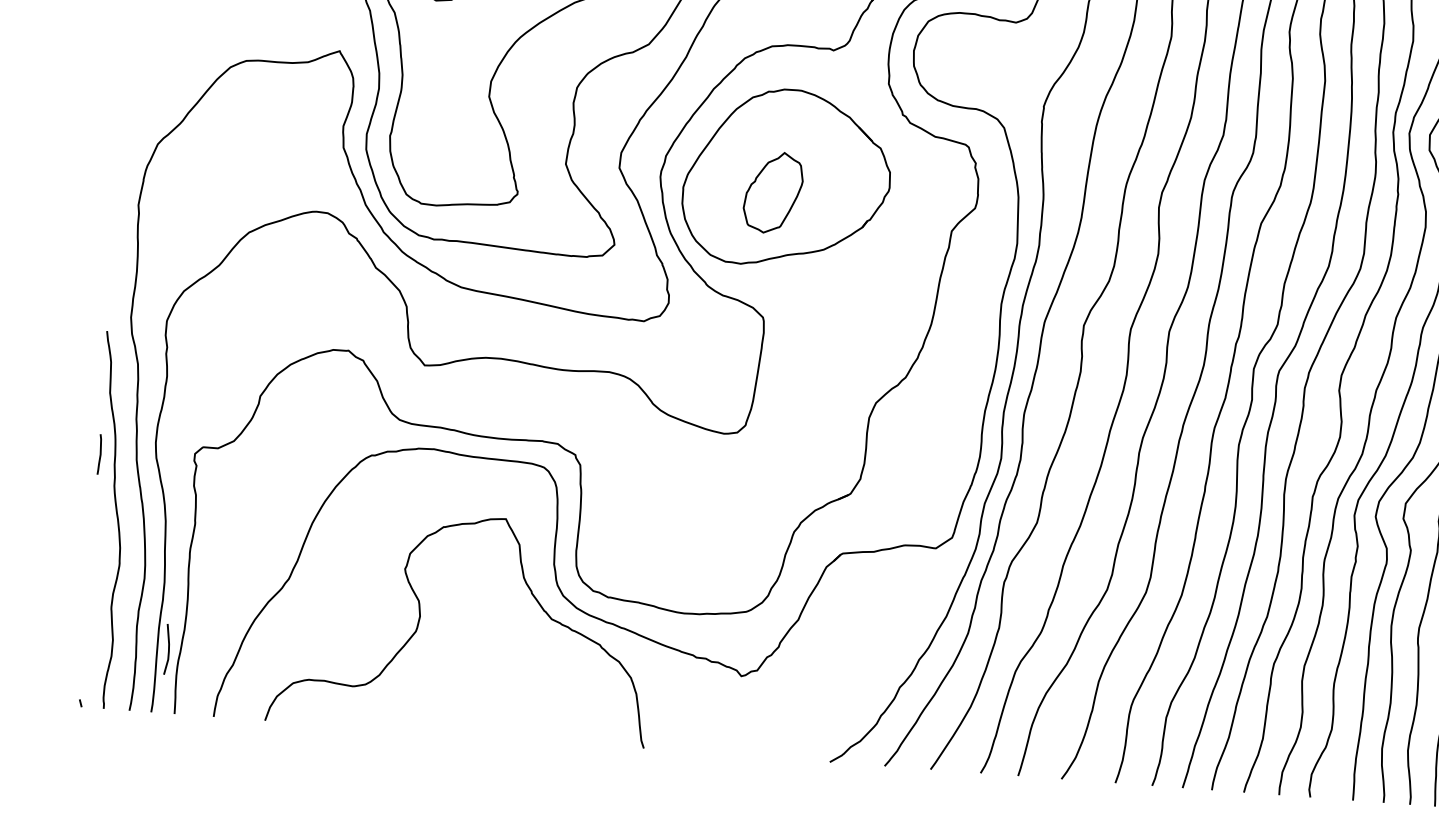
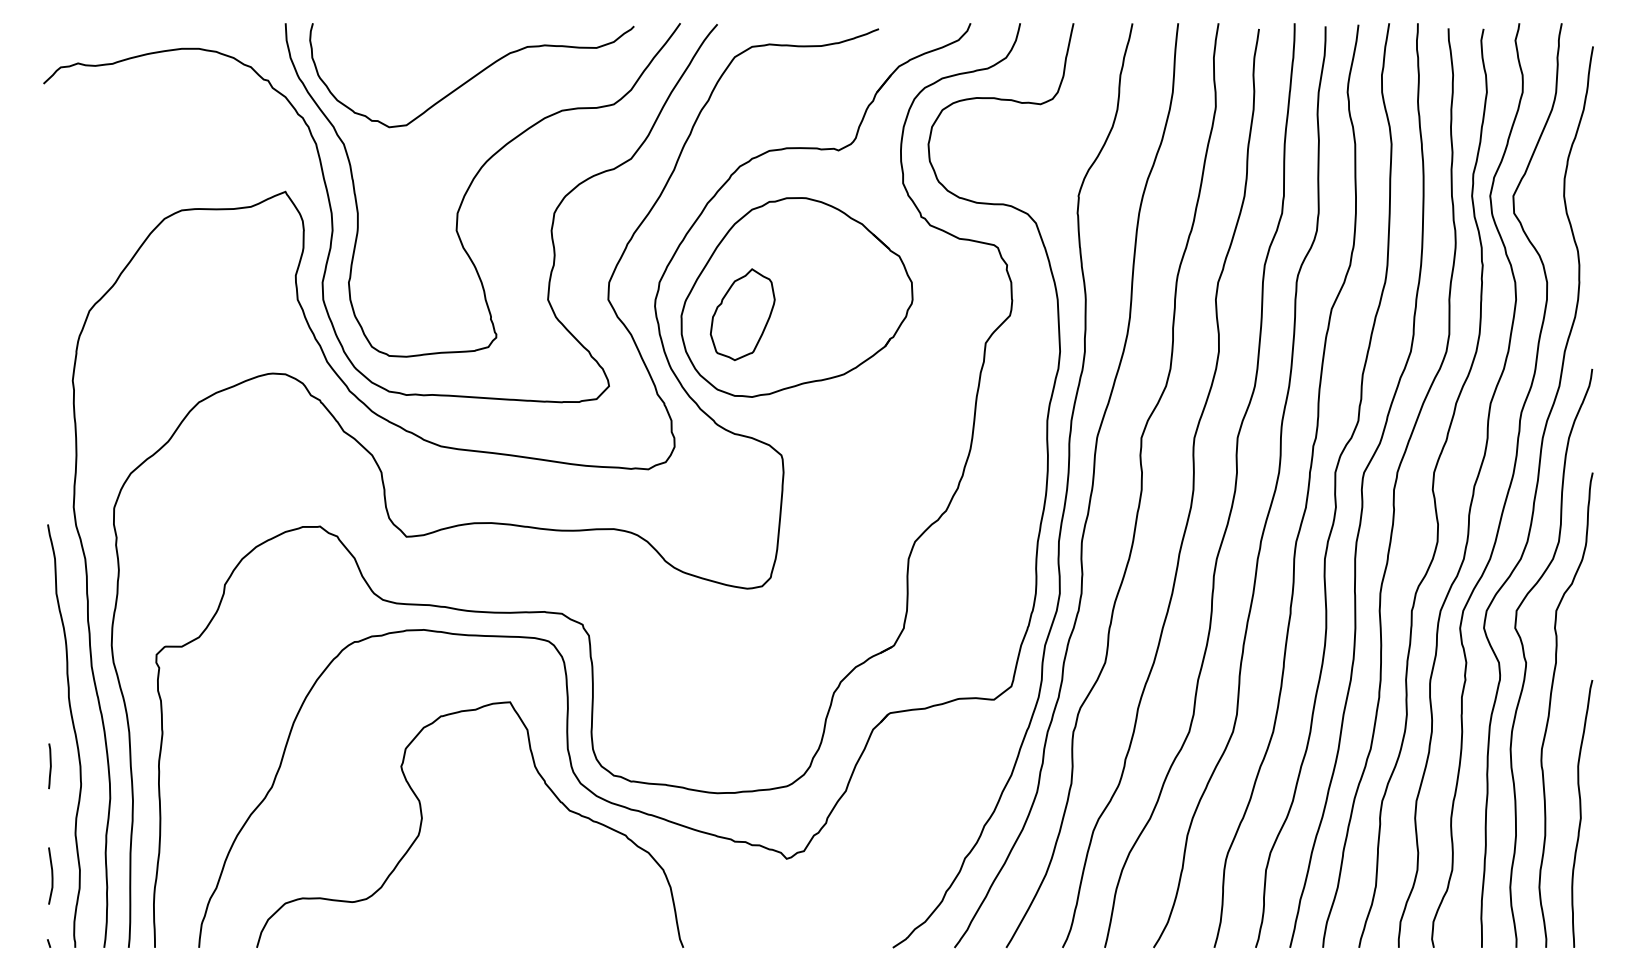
part: (773, 192) -> (742, 314), moved
line: (100, 454) -> (50, 766), moved
line: (168, 648) -> (51, 875), moved

